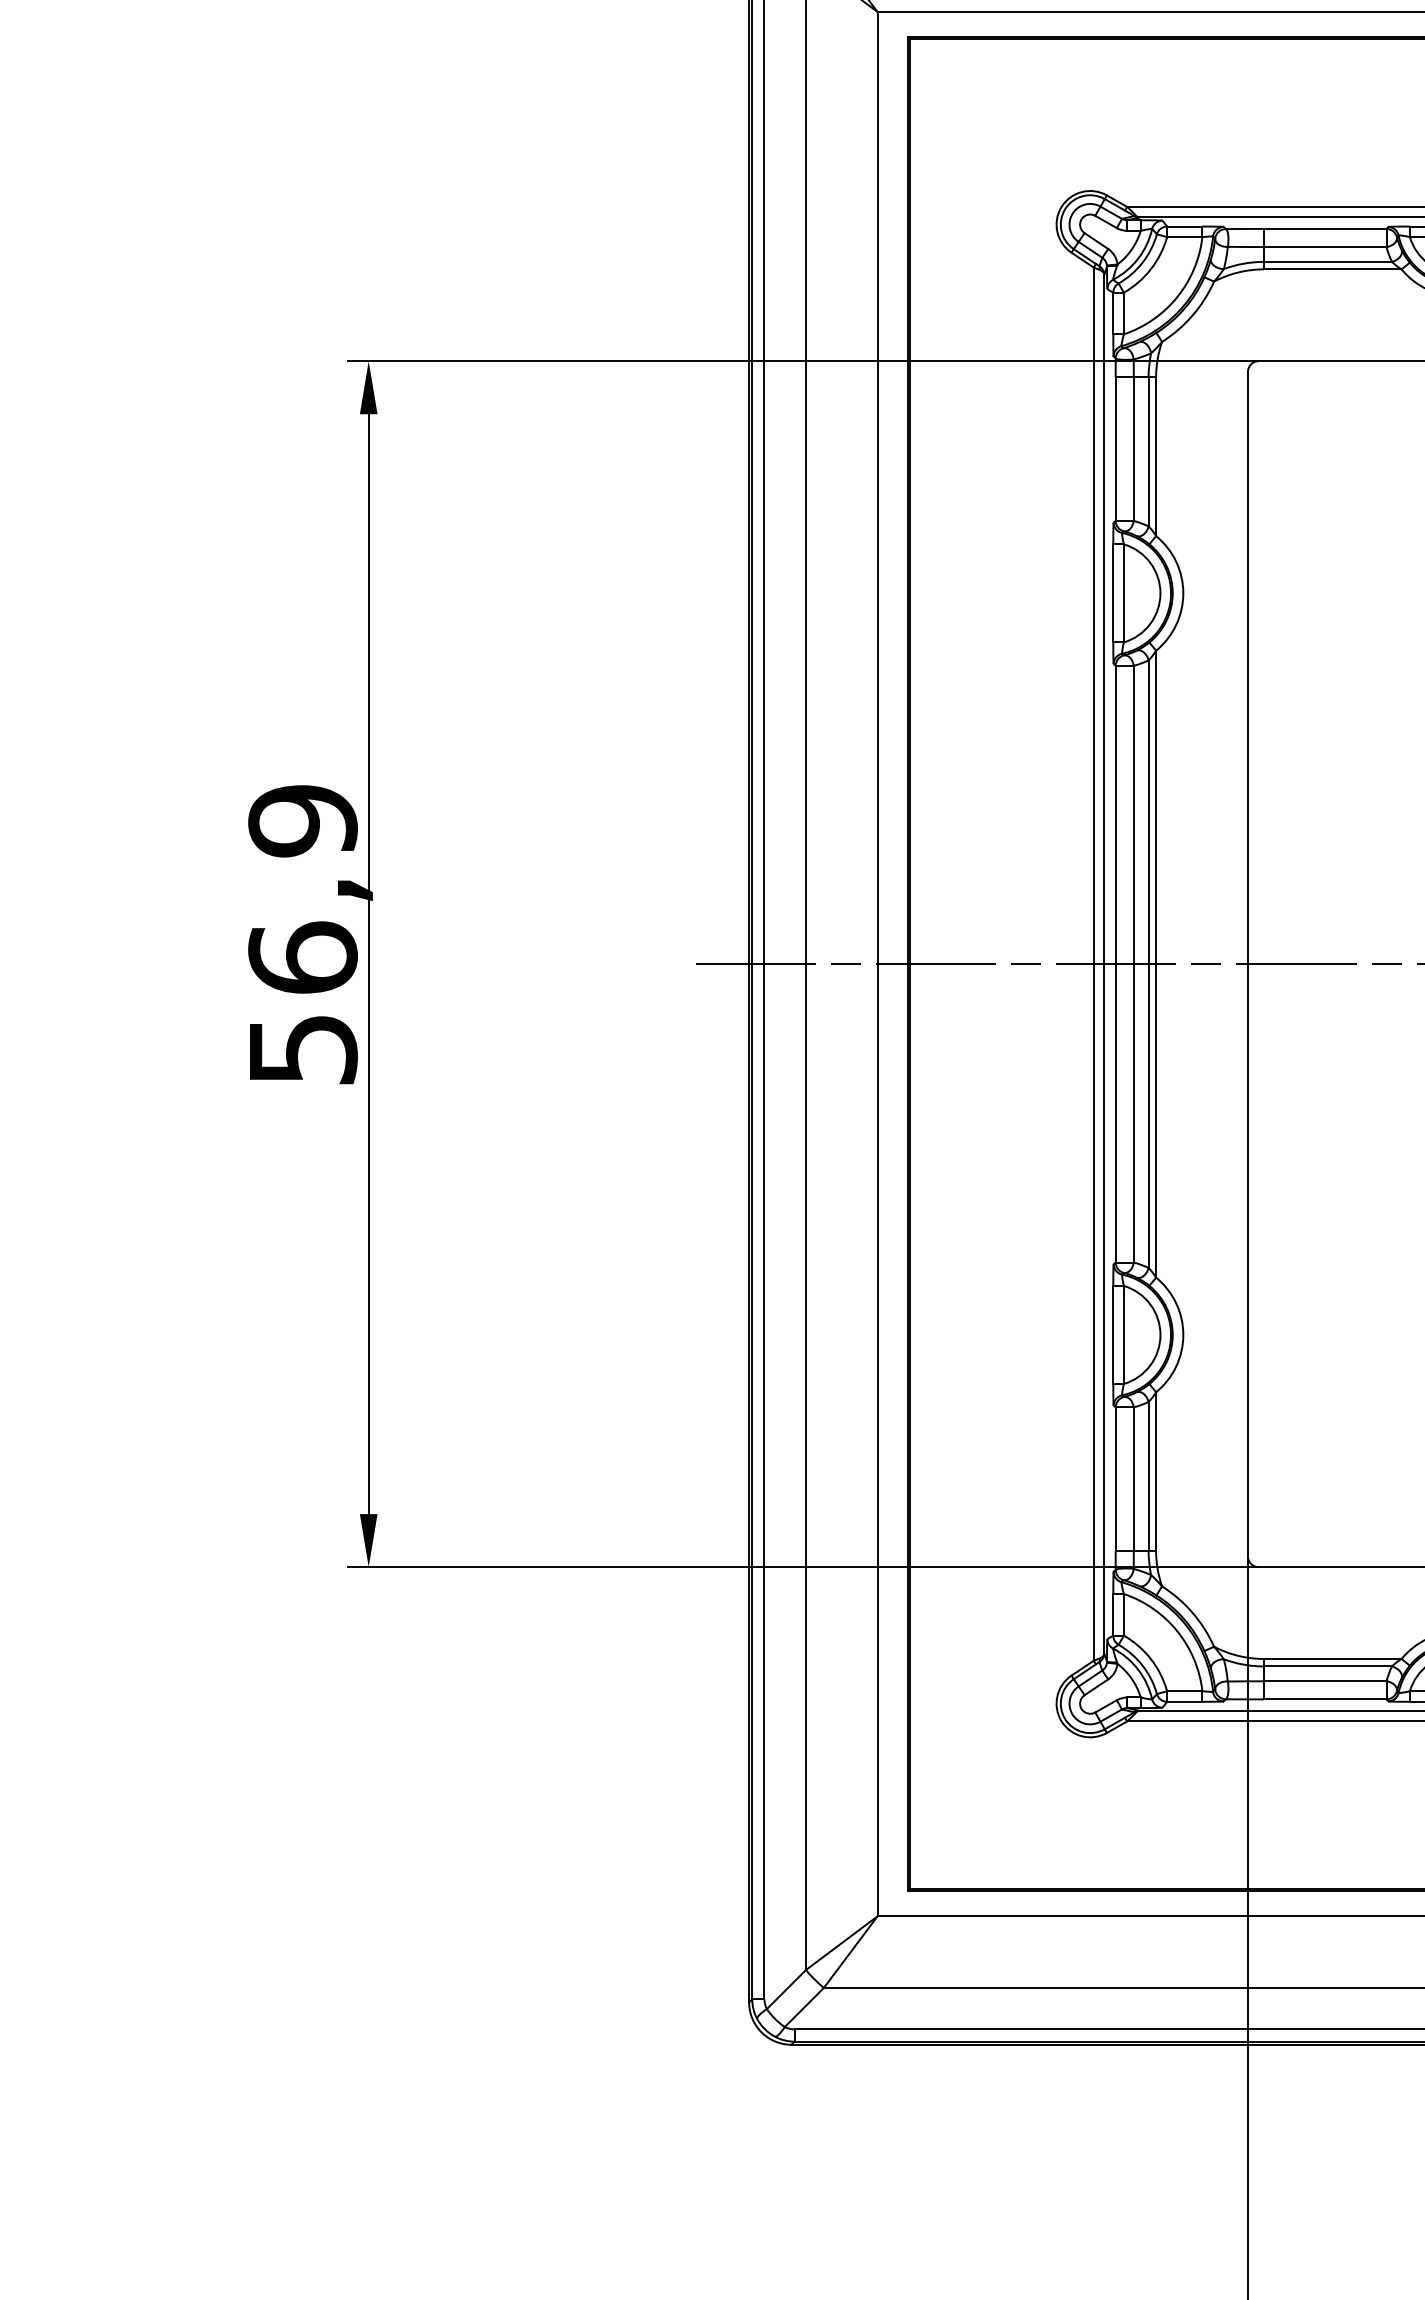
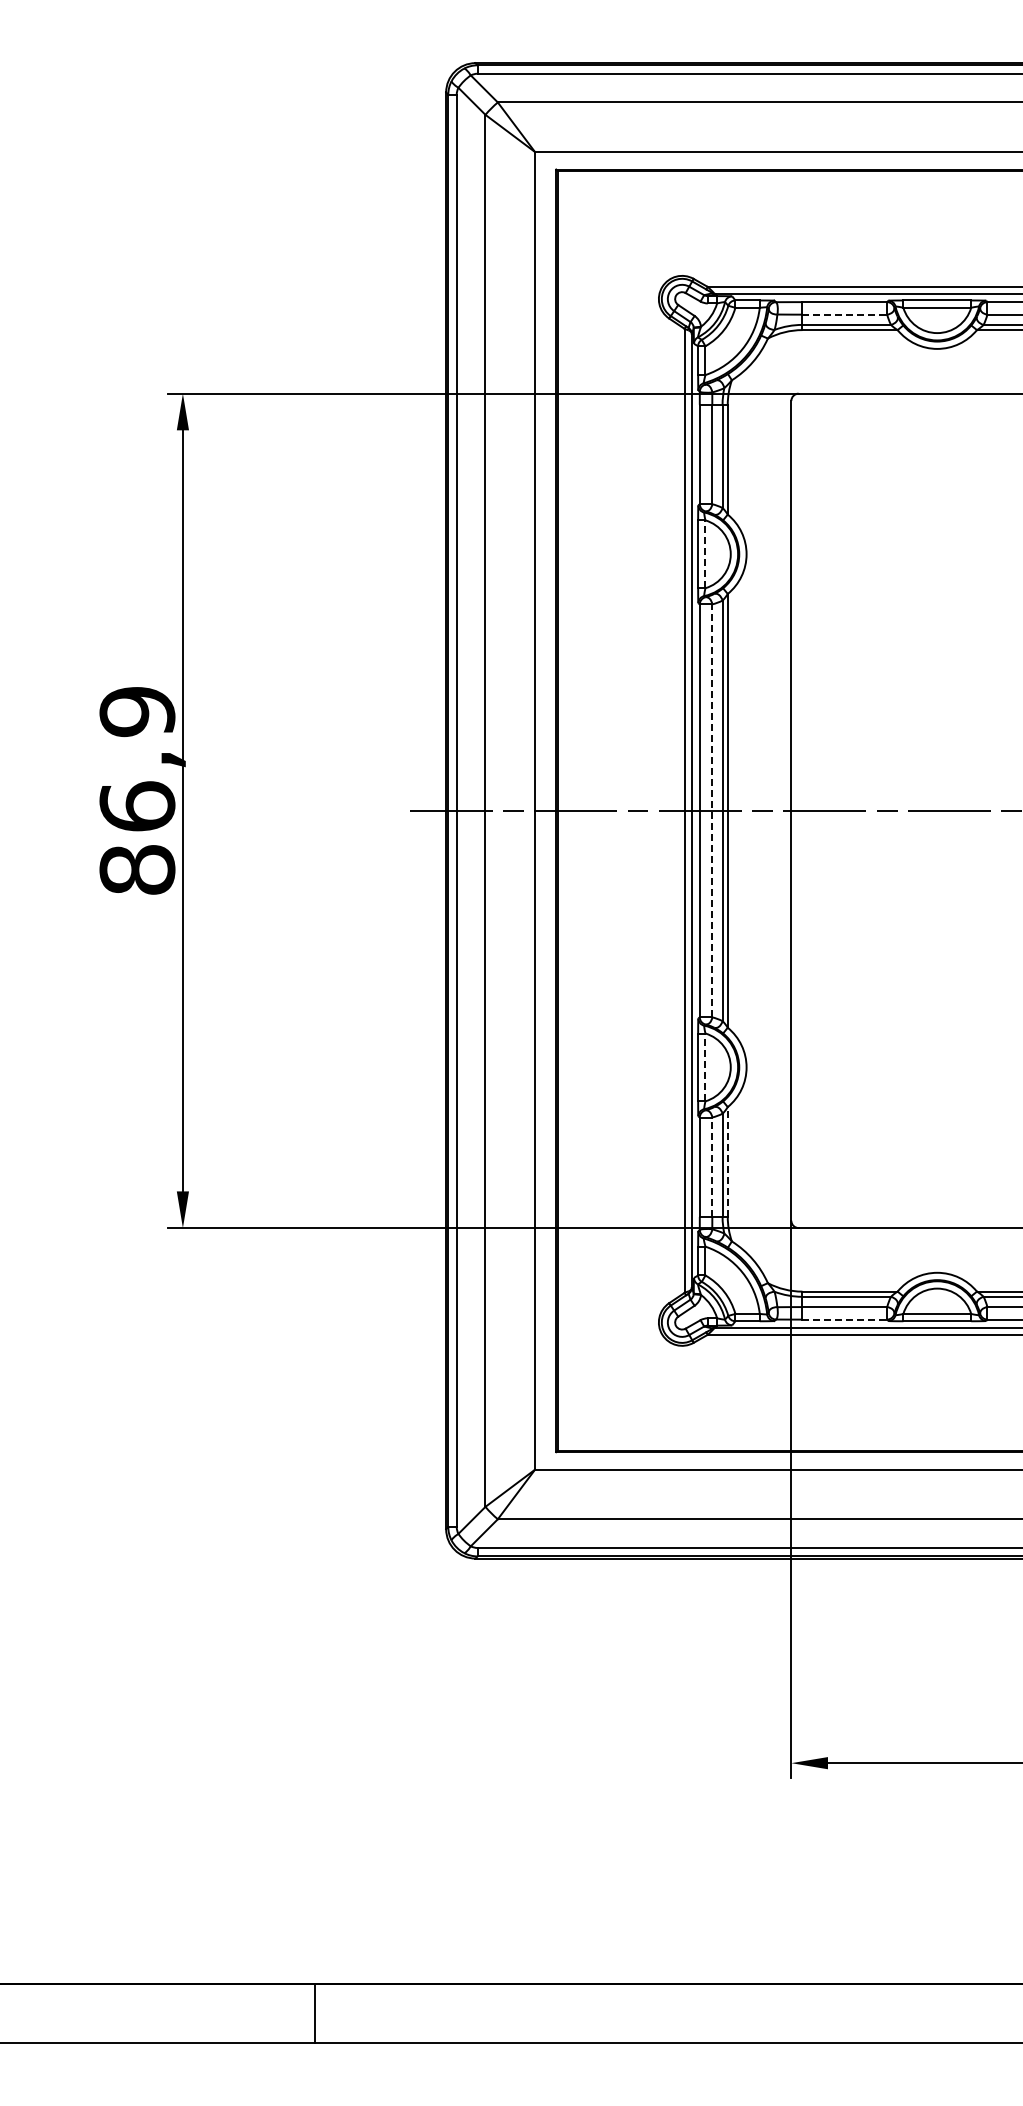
line: (1326, 246) -> (845, 314), solid -> dashed
line: (1123, 593) -> (705, 554), solid -> dashed
line: (1134, 963) -> (712, 810), solid -> dashed
text: (303, 1048) -> (137, 869), 56,9 -> 86,9
line: (1123, 1335) -> (705, 1067), solid -> dashed
line: (1155, 1472) -> (727, 1162), solid -> dashed
line: (1134, 1479) -> (712, 1167), solid -> dashed
line: (1326, 1699) -> (845, 1319), solid -> dashed

